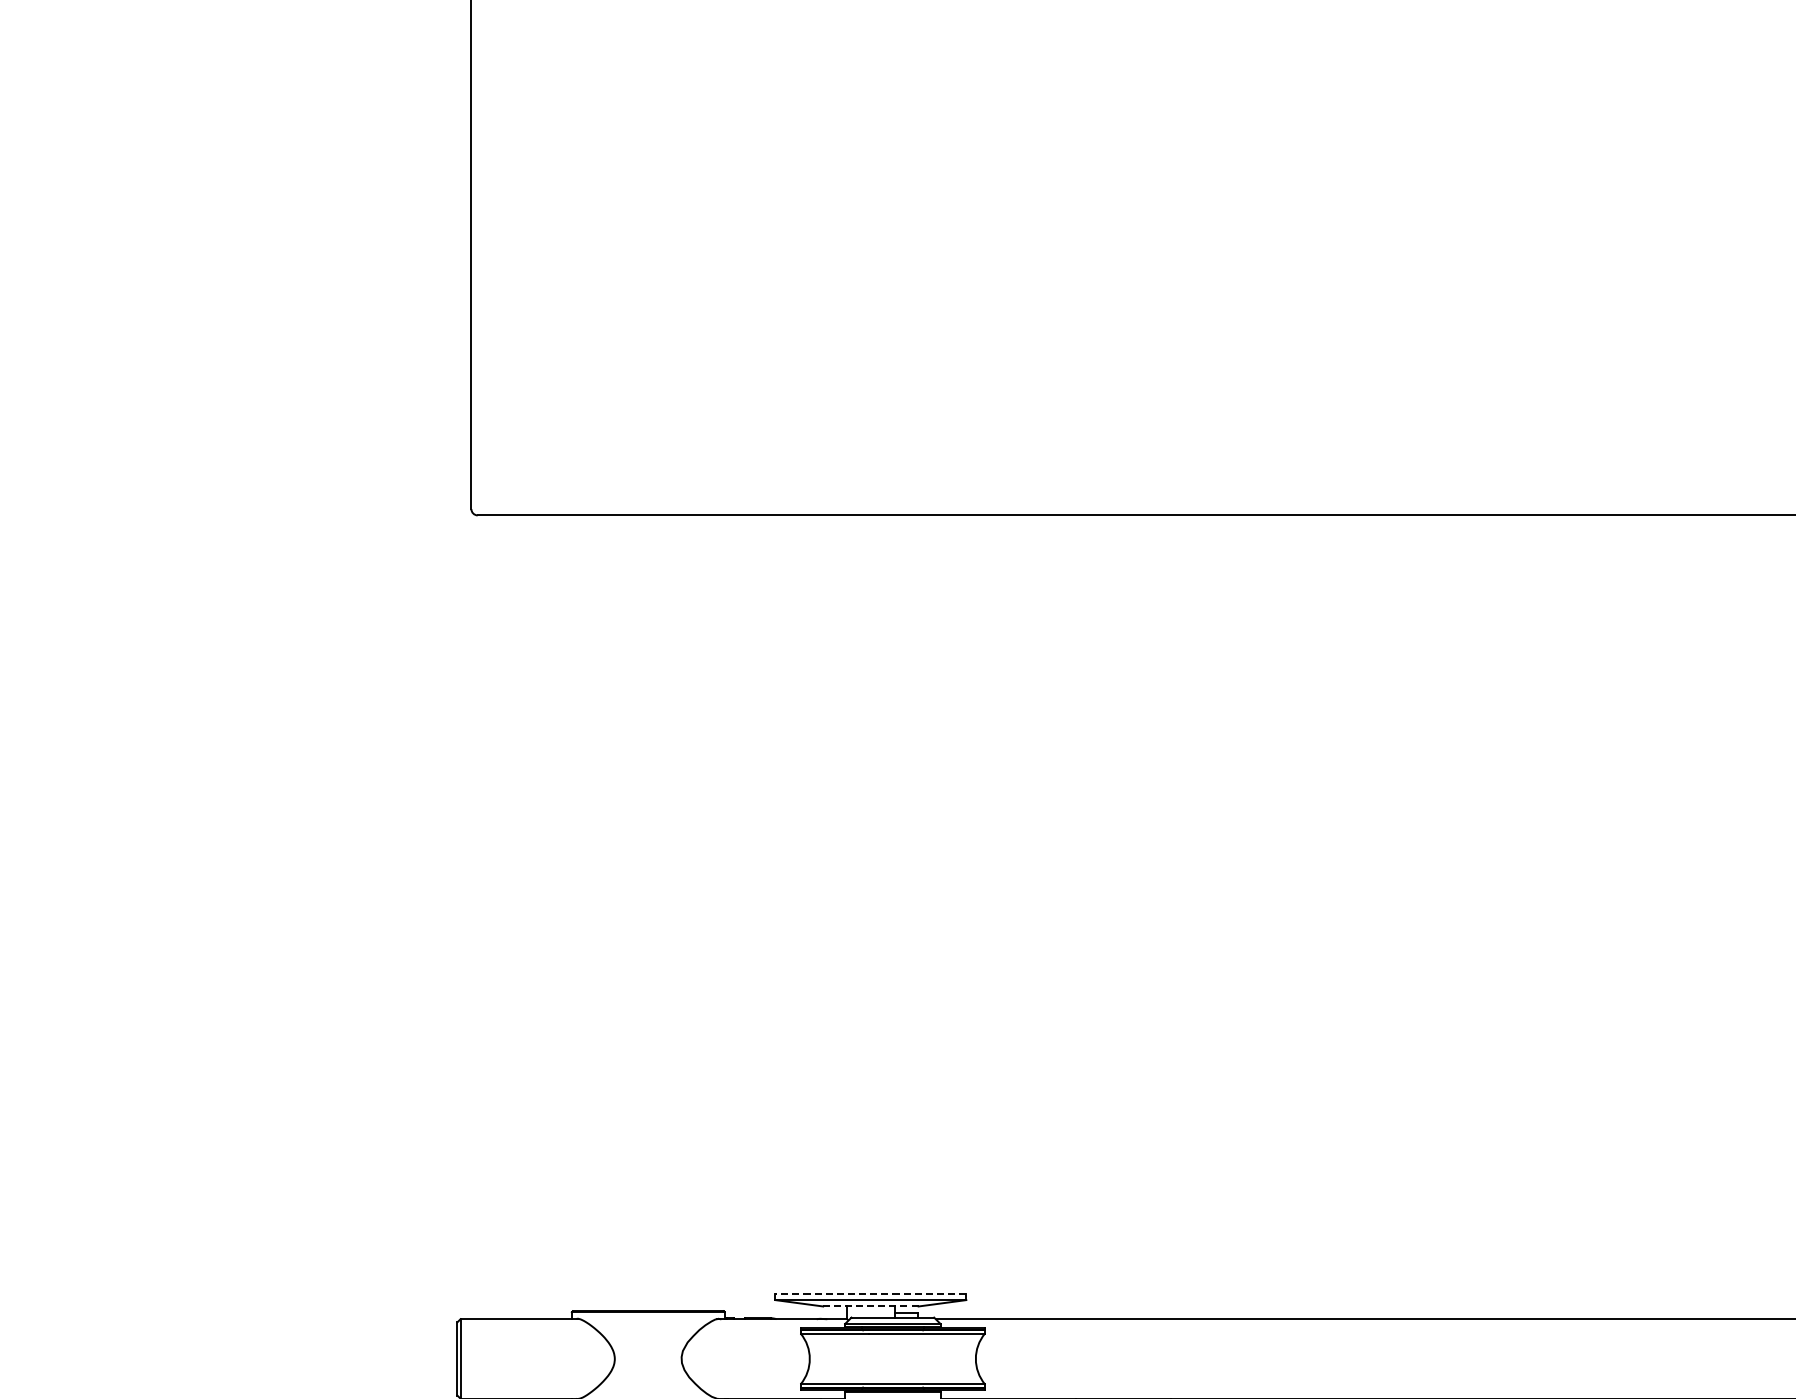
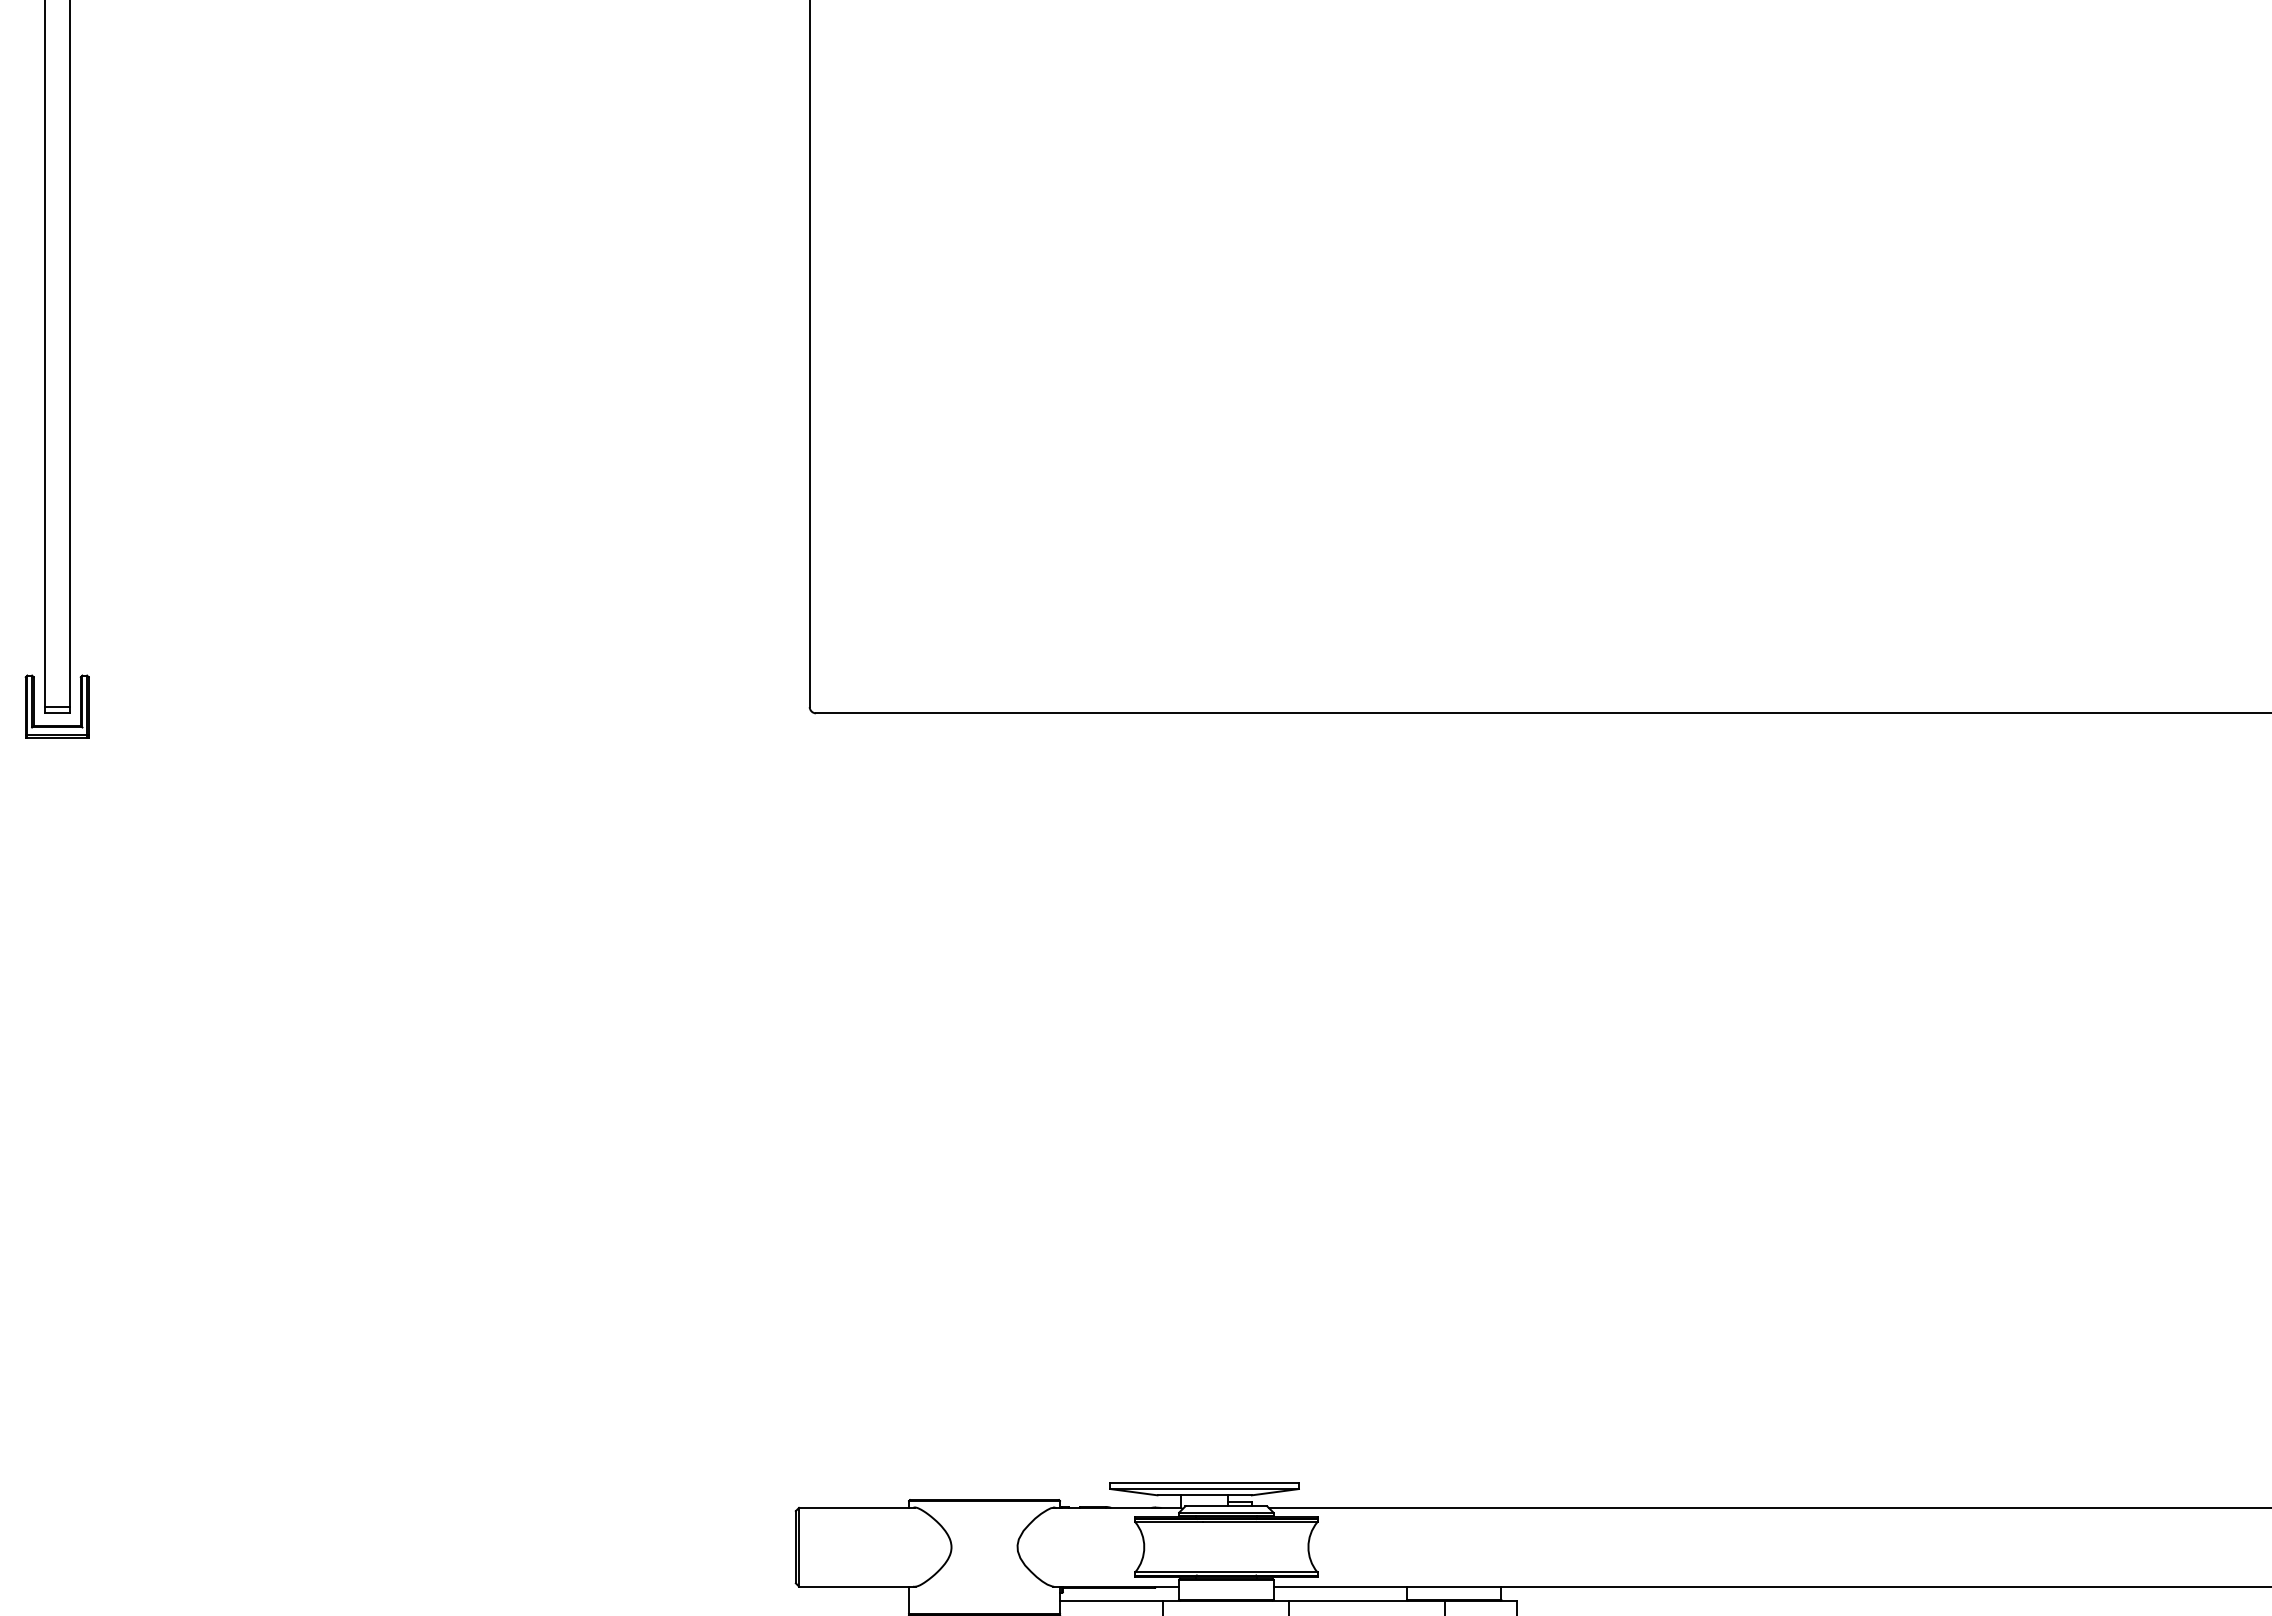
line: (870, 1293) -> (1204, 1482), dashed -> solid
line: (870, 1306) -> (1204, 1495), dashed -> solid

